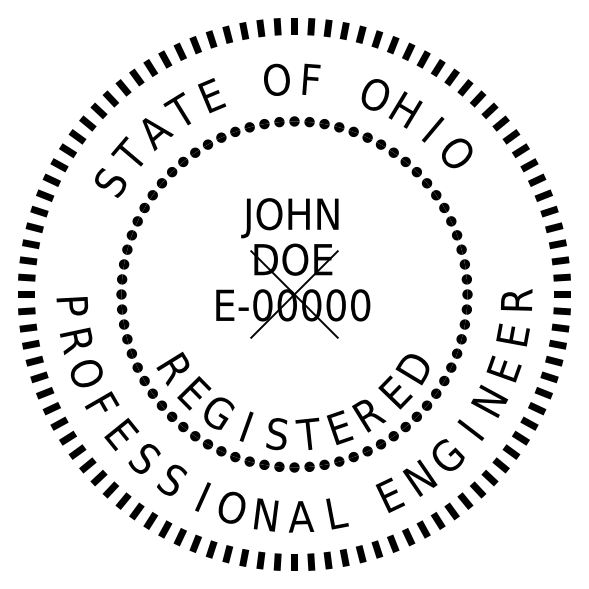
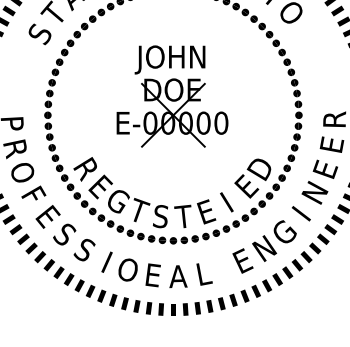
text: (250, 413) -> (141, 201), I -> T
text: (369, 415) -> (227, 203), R -> I
text: (265, 514) -> (152, 274), N -> E

